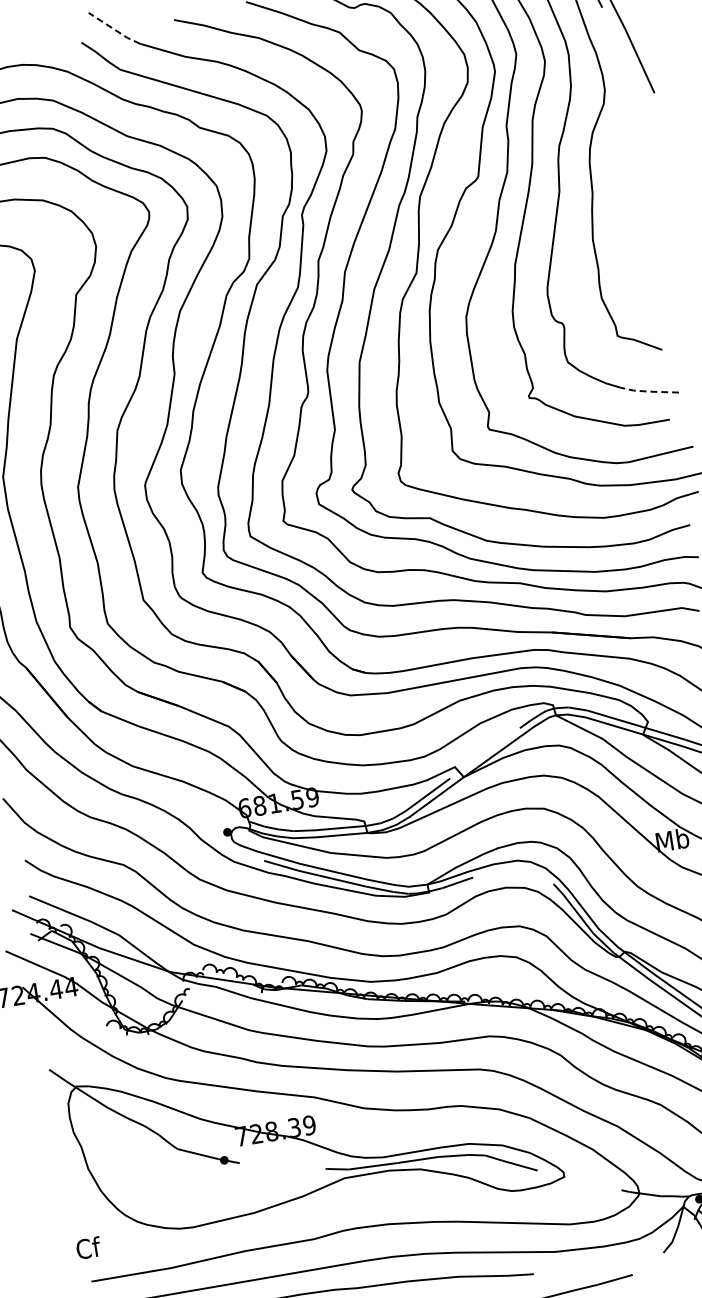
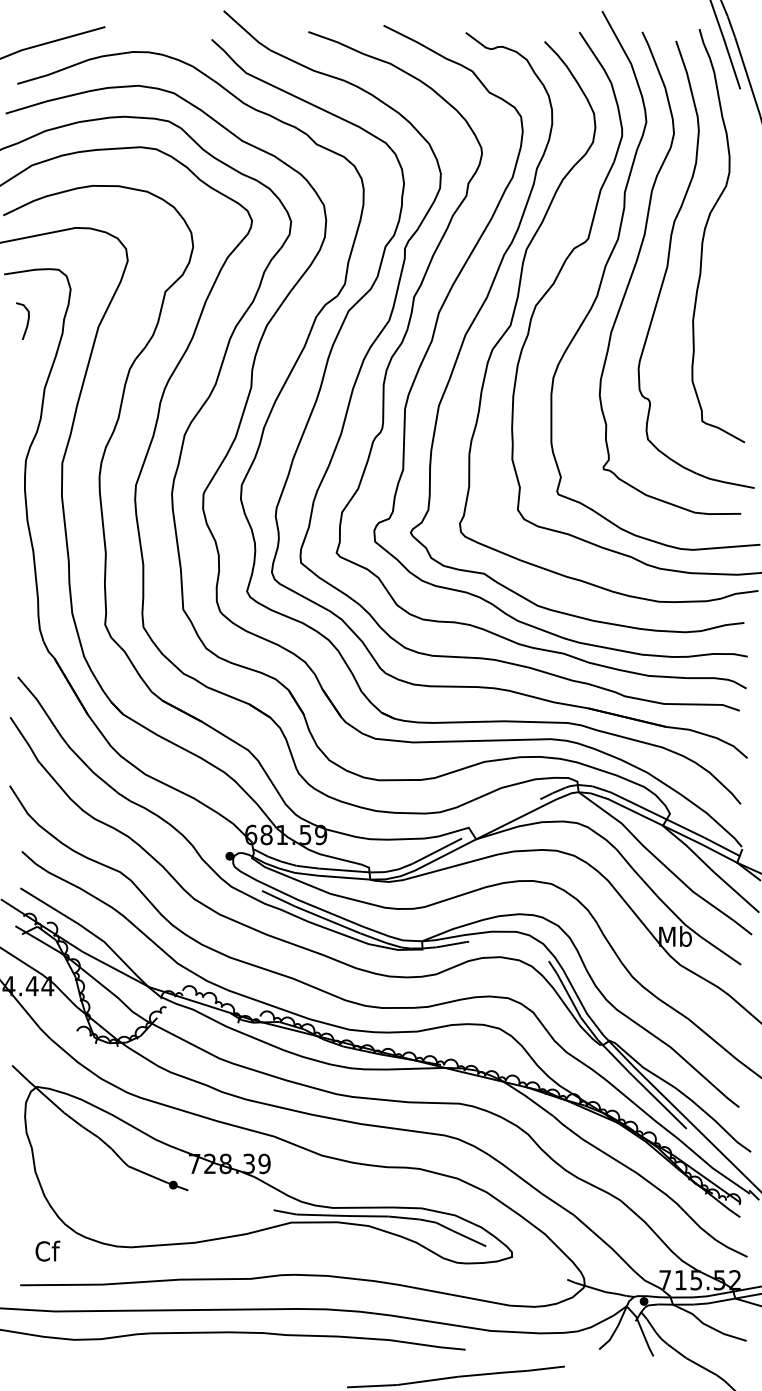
line: (114, 29) -> (247, 31), dashed -> solid
line: (648, 391) -> (724, 482), dashed -> solid
text: (88, 1247) -> (47, 1250), moved

